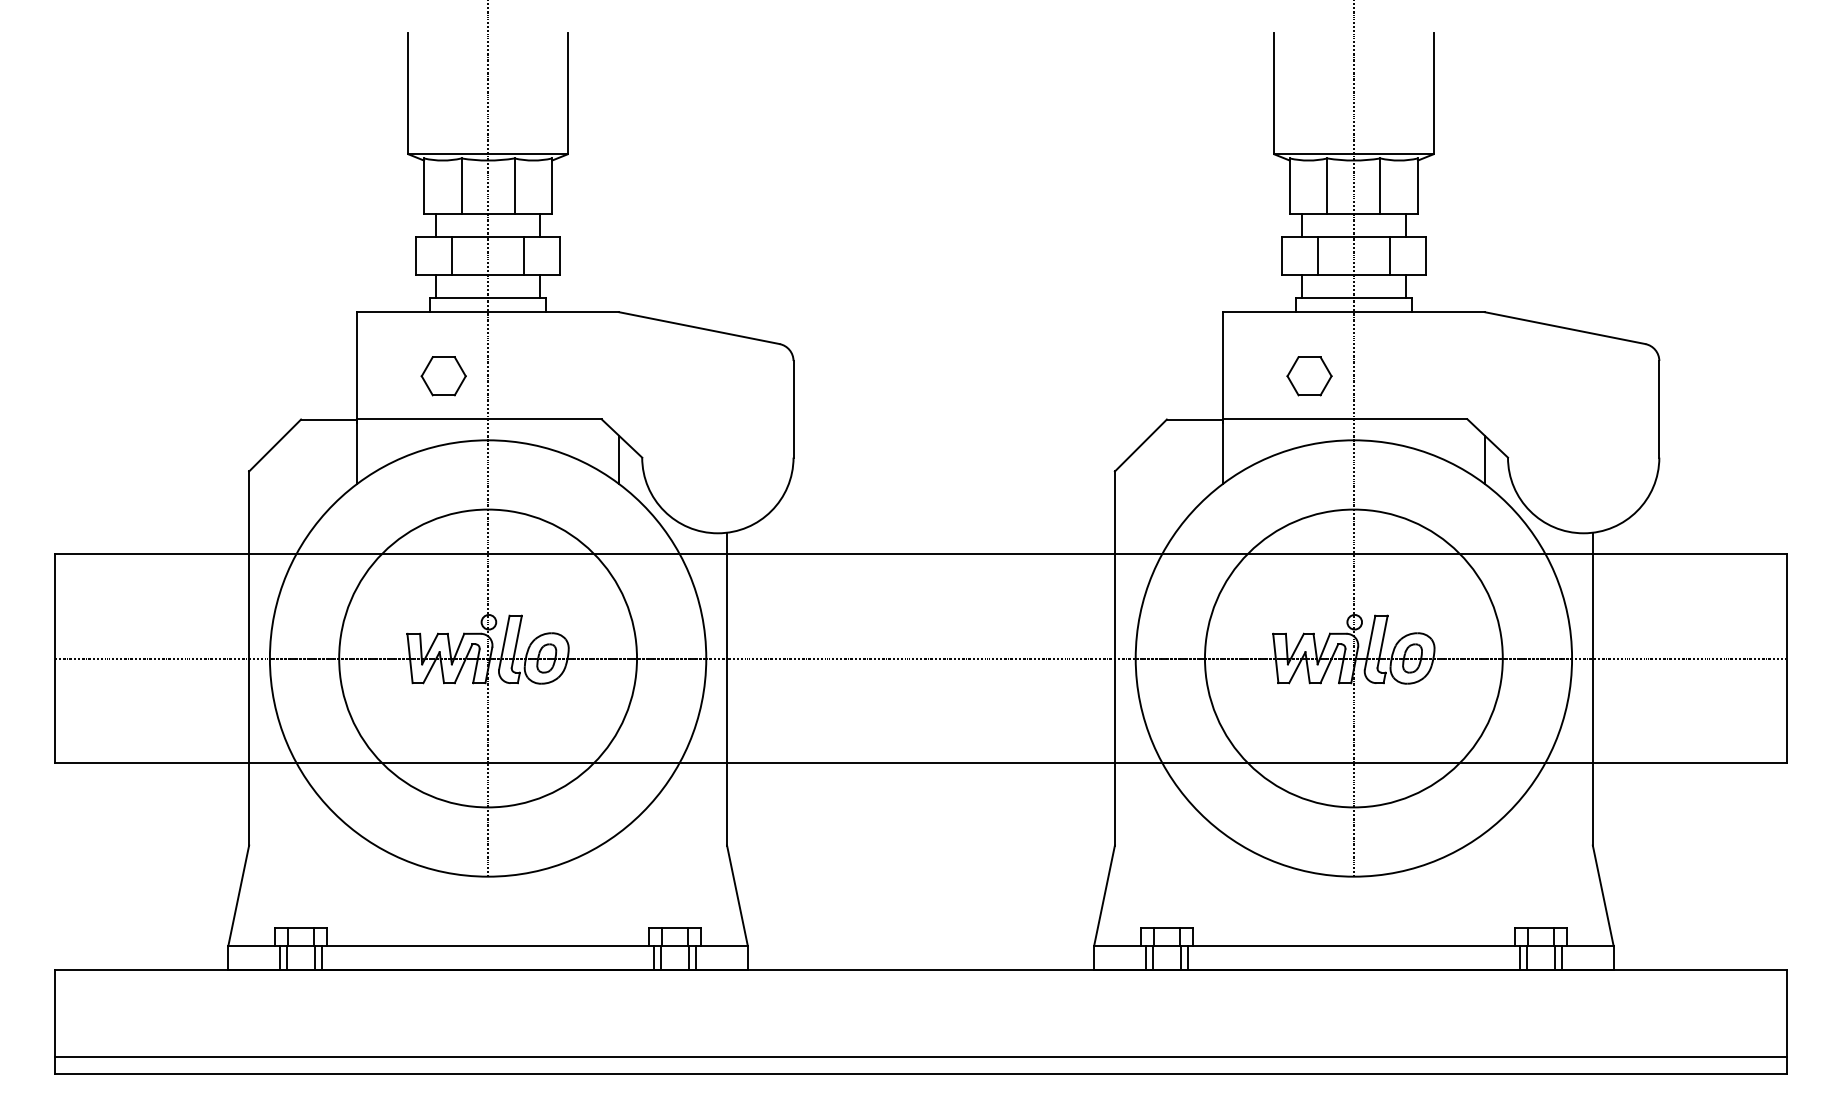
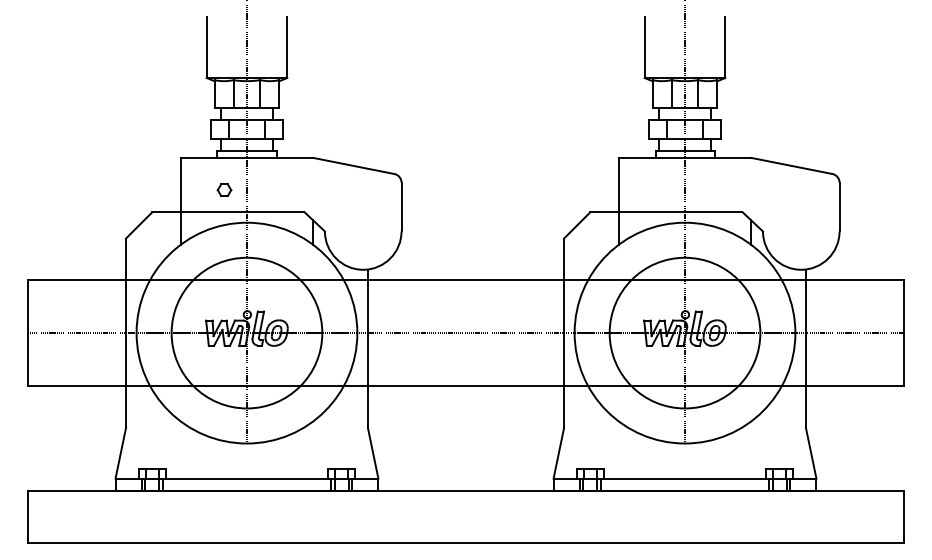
part: (443, 374) -> (224, 189), size x0.6
part: (1309, 374) -> (662, 189), removed
line: (920, 1056) -> (465, 534), removed

